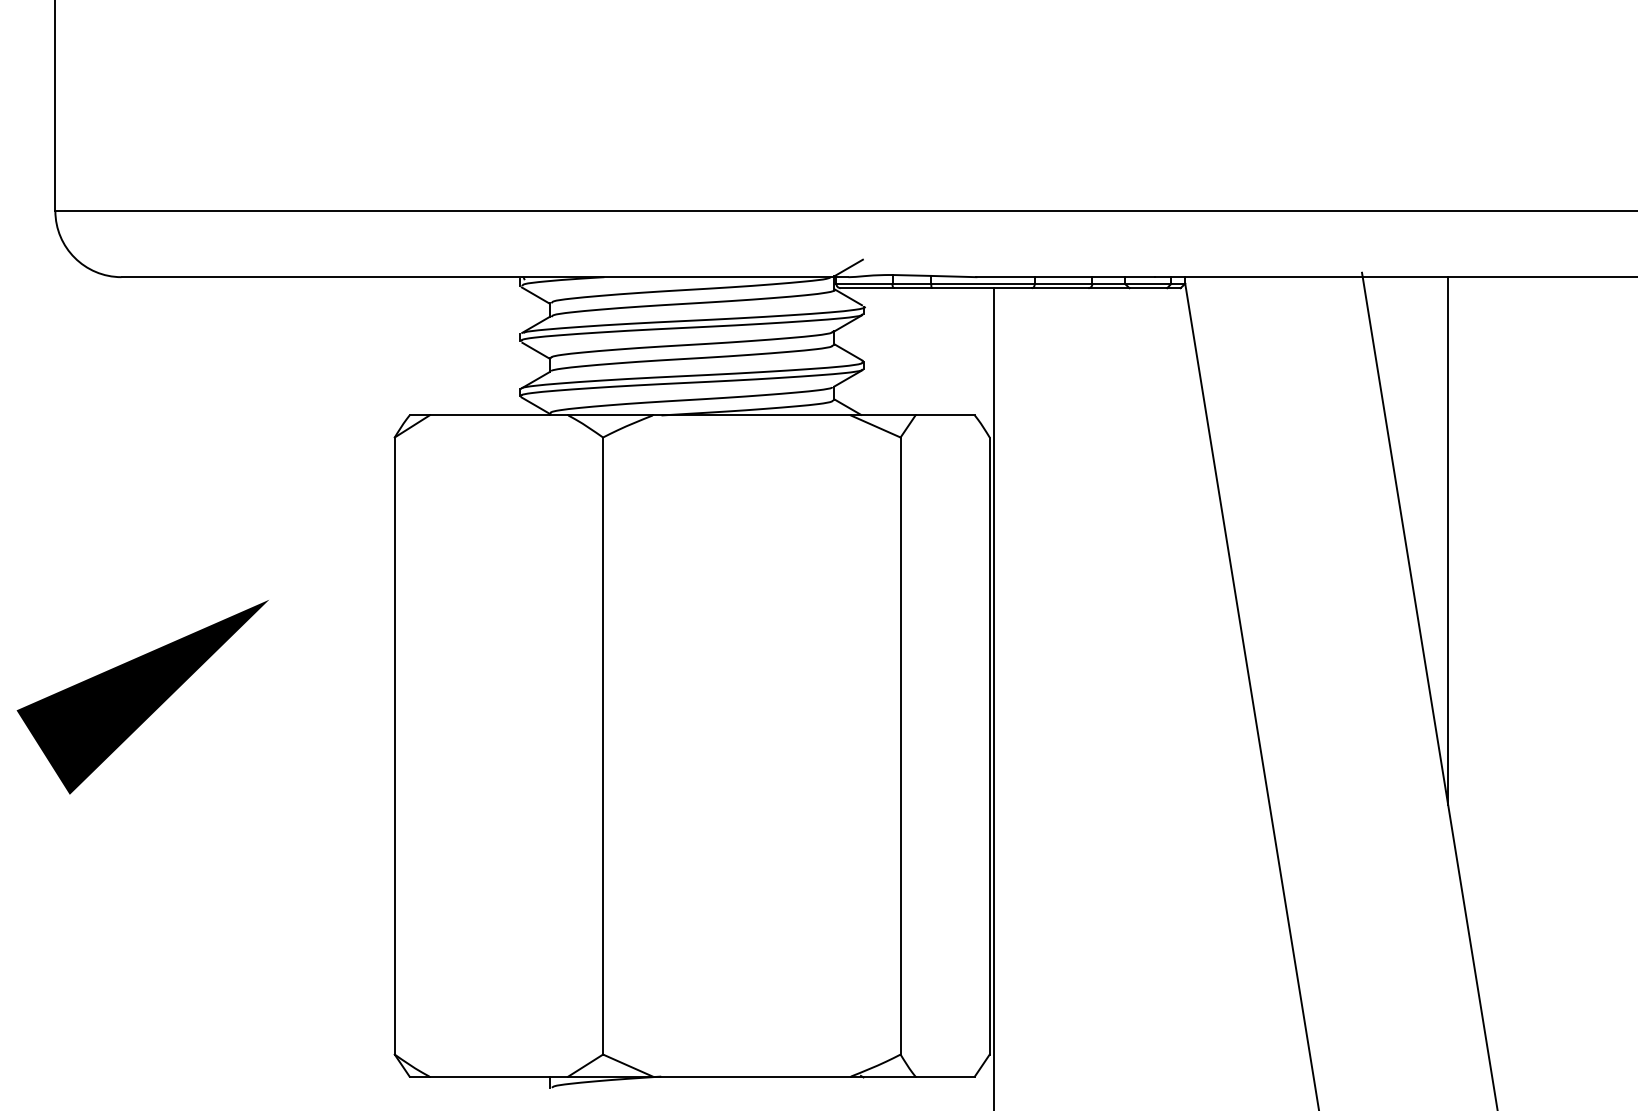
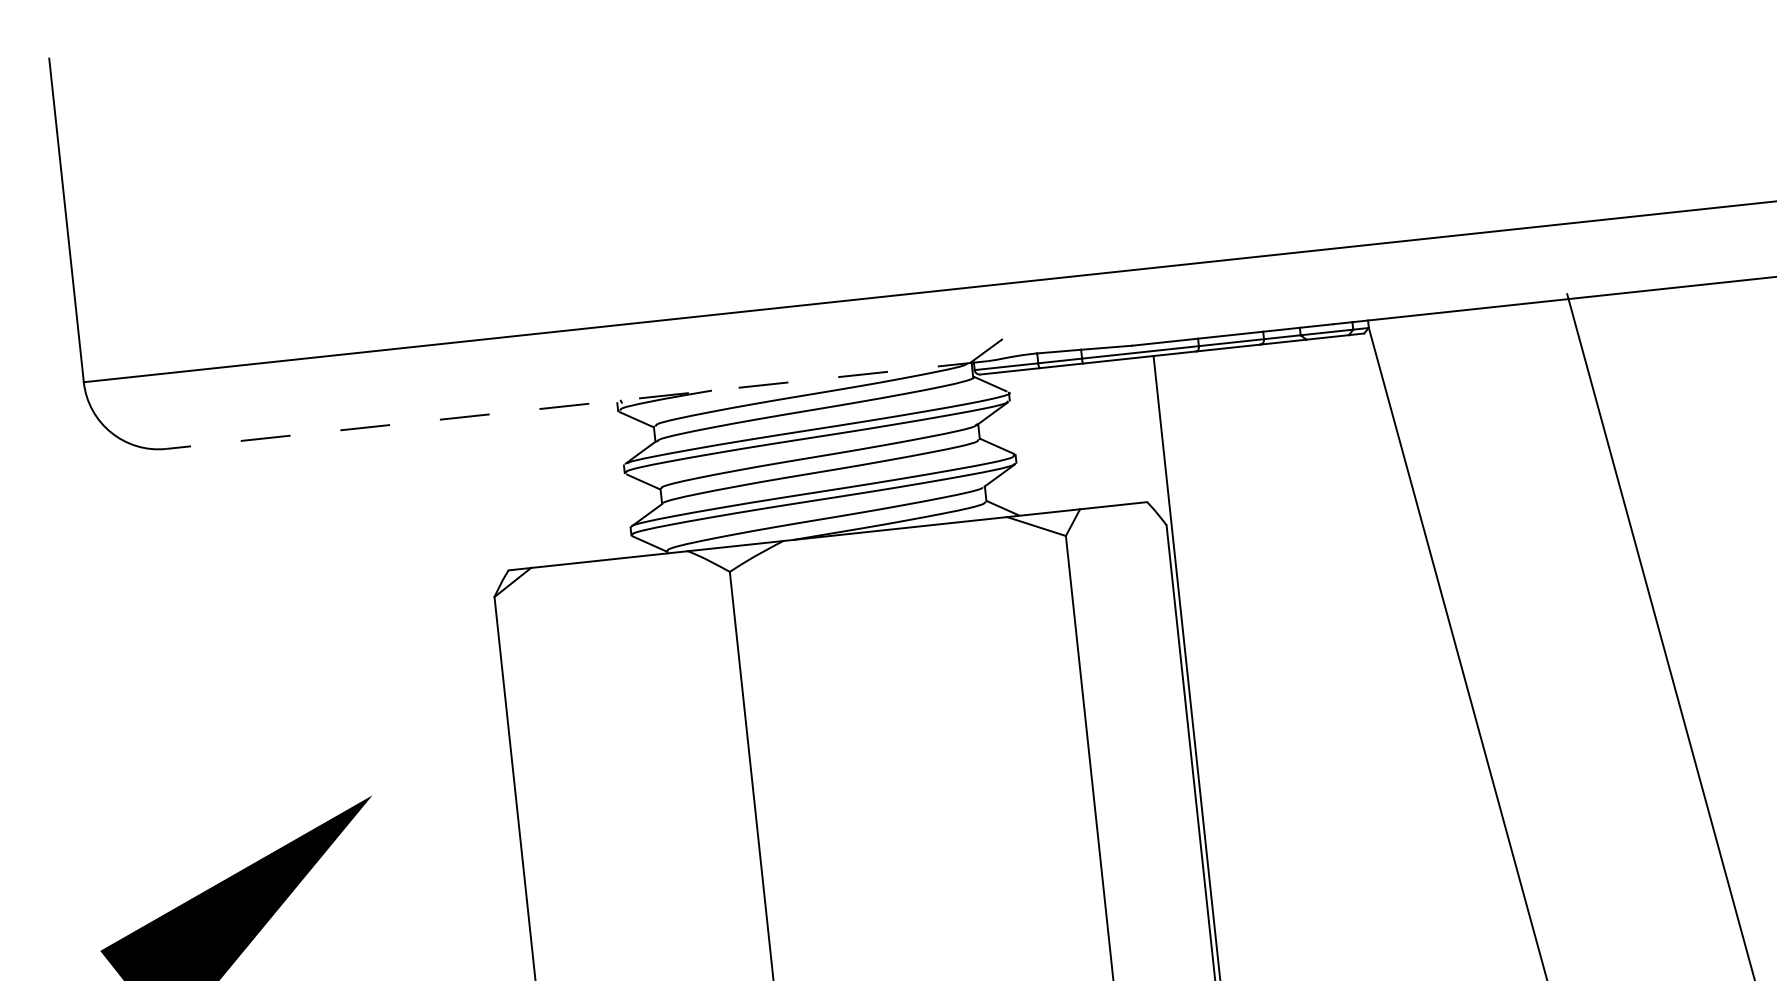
line: (484, 277) -> (576, 405), solid -> dashed
line: (1448, 540) -> (1697, 586), removed

